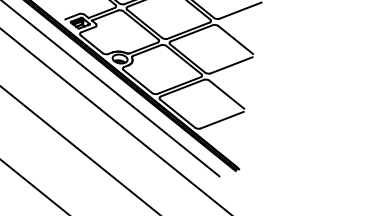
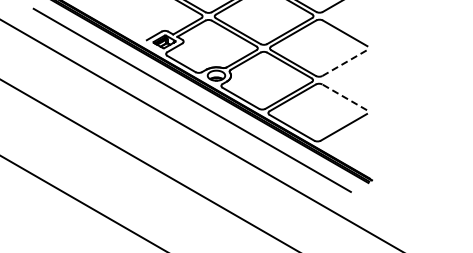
line: (231, 64) -> (344, 62), solid -> dashed
line: (226, 94) -> (344, 97), solid -> dashed

